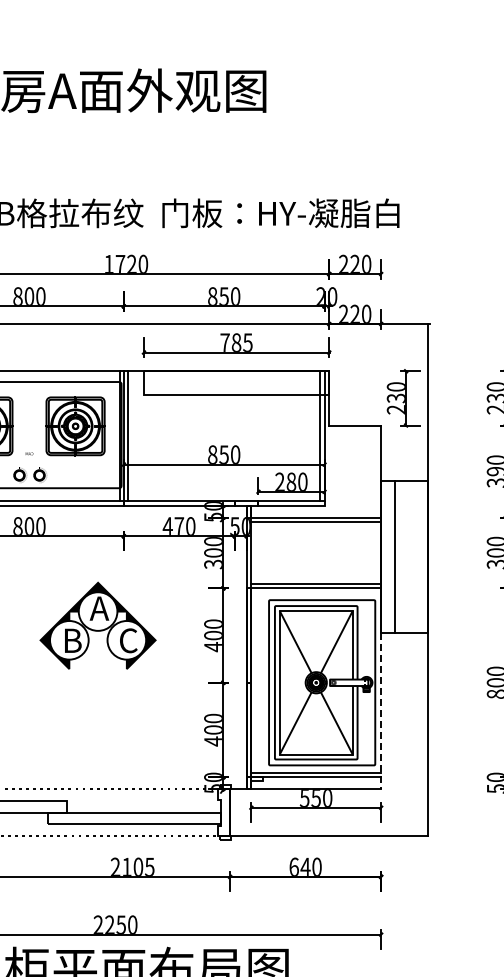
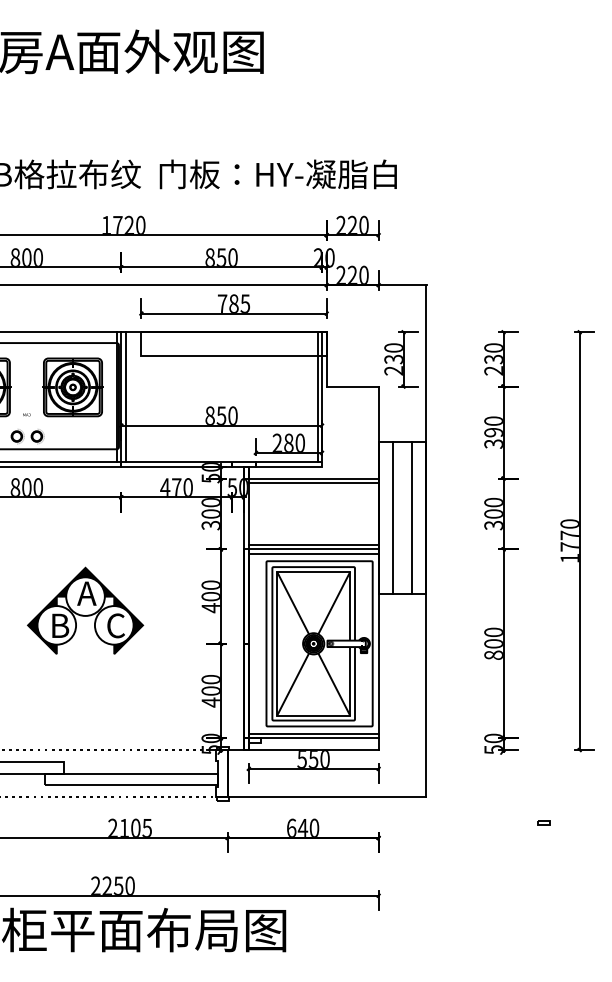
line: (414, 557) -> (411, 518), added
line: (316, 592) -> (313, 553), added
part: (98, 625) -> (85, 610), moved
line: (381, 711) -> (378, 672), dashed -> solid

